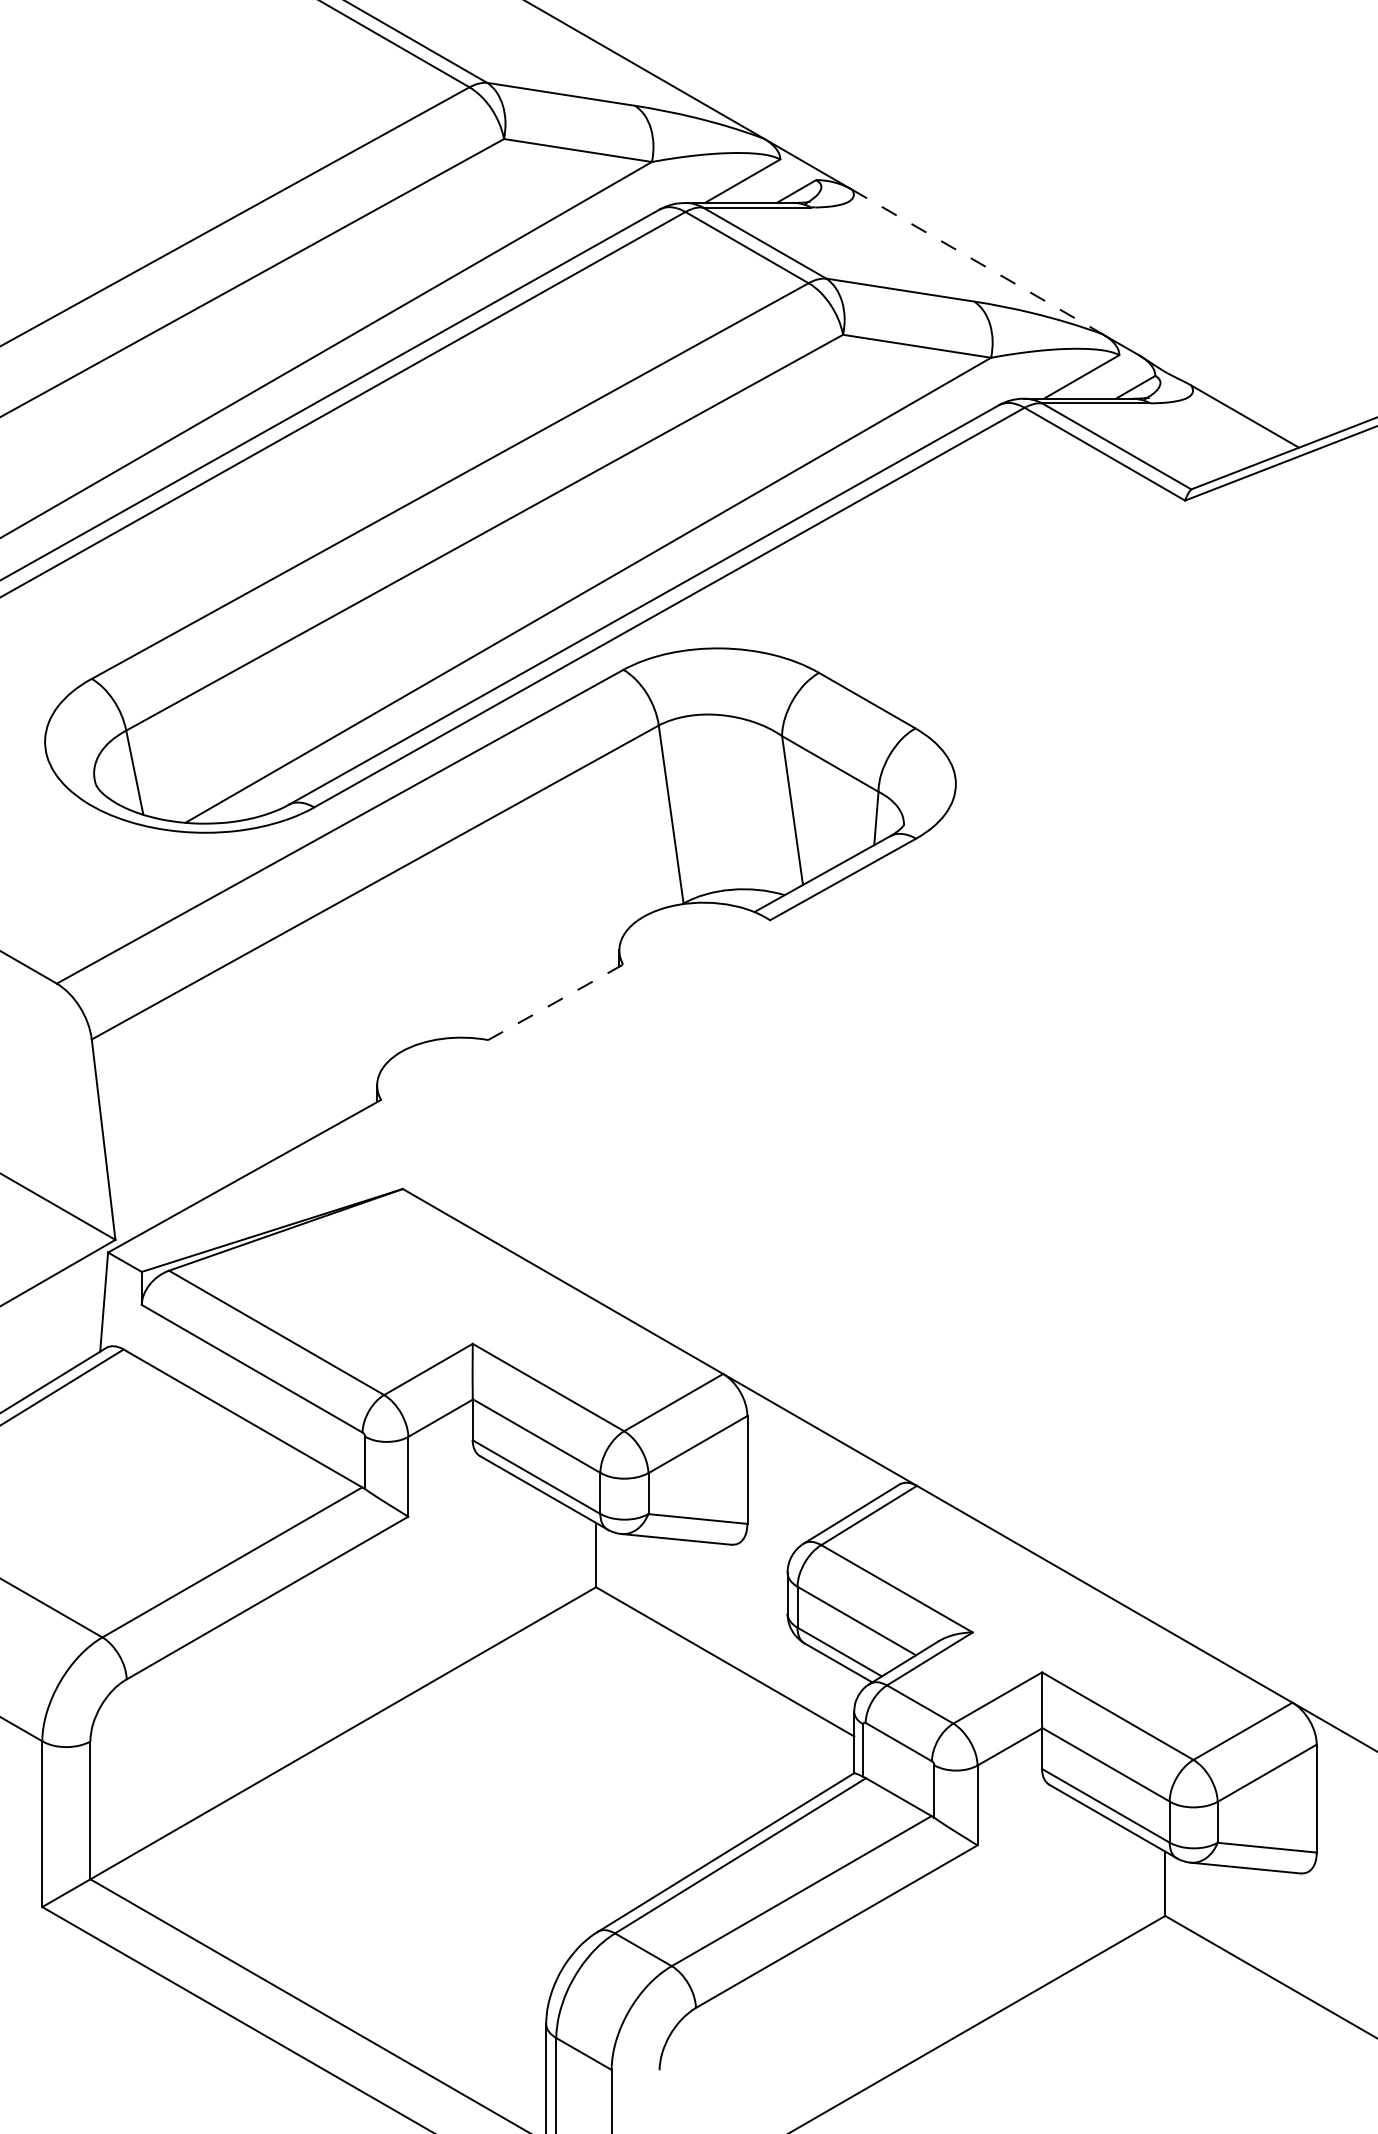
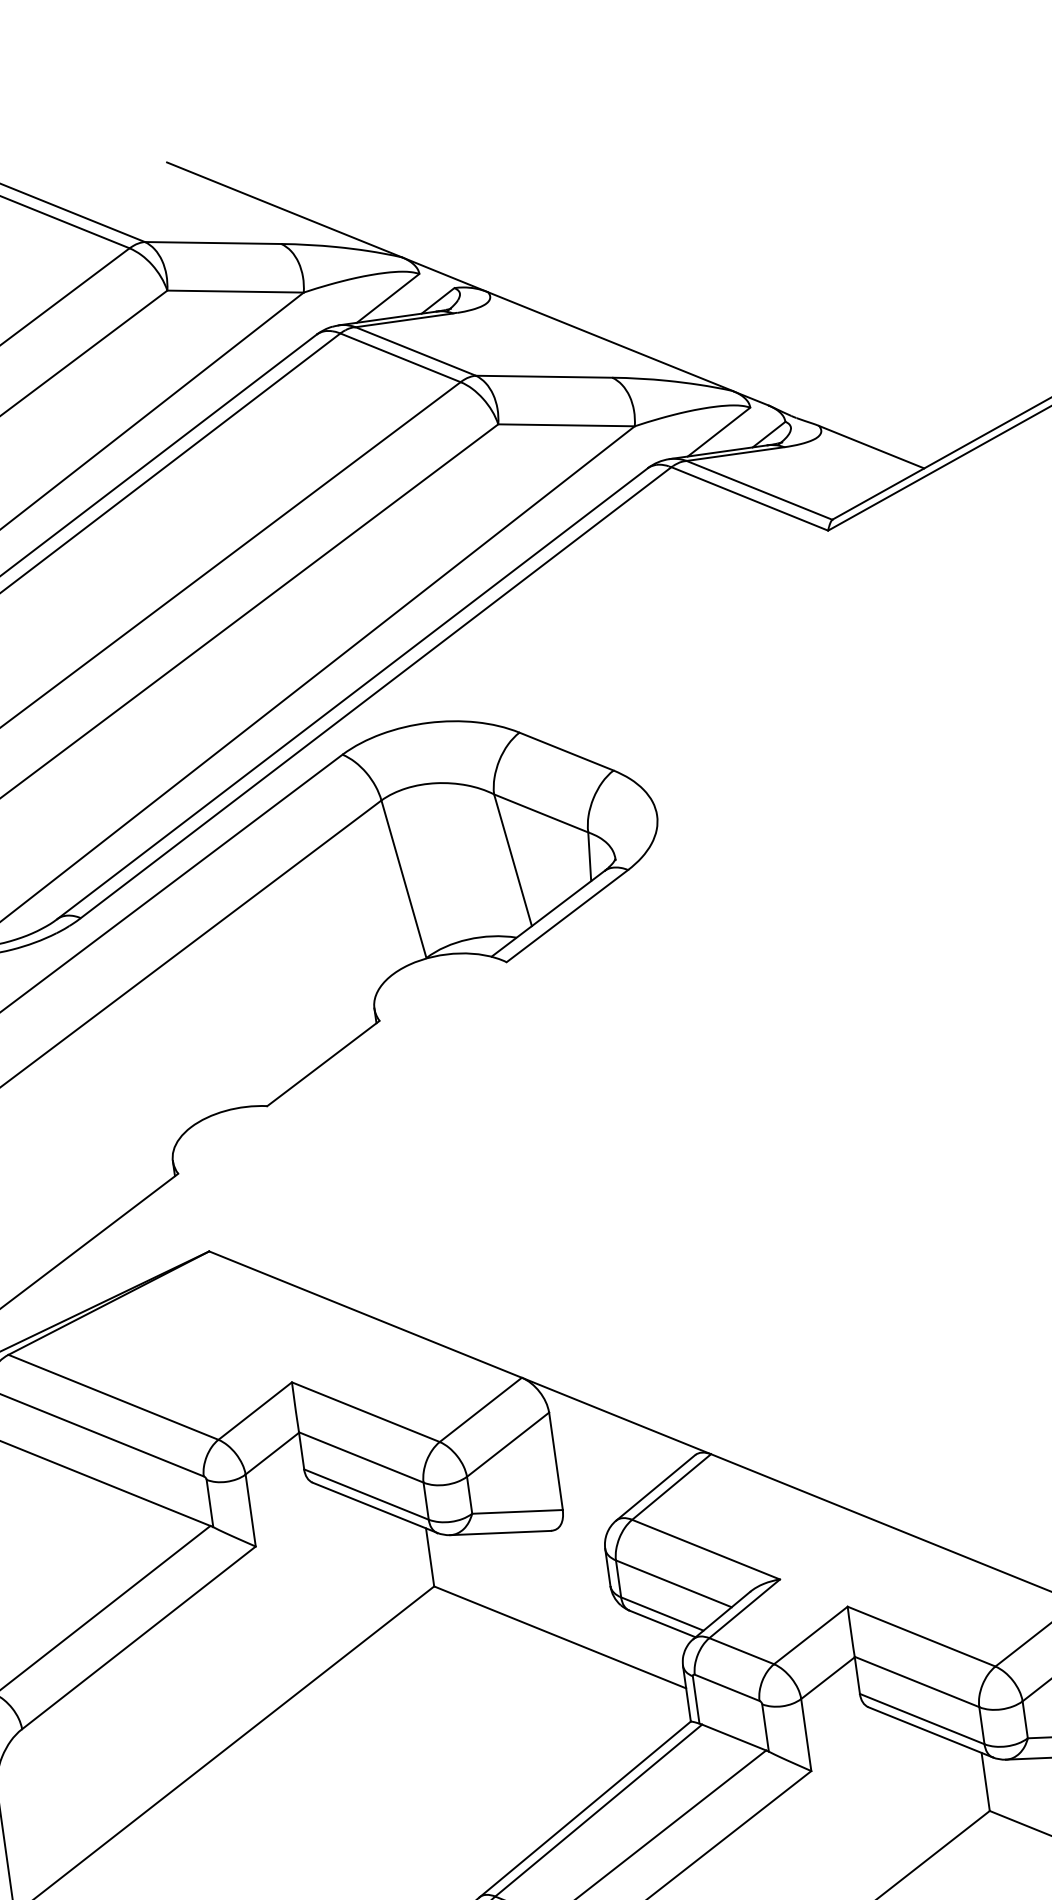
line: (977, 262) -> (610, 342), dashed -> solid
line: (556, 1002) -> (324, 1063), dashed -> solid

